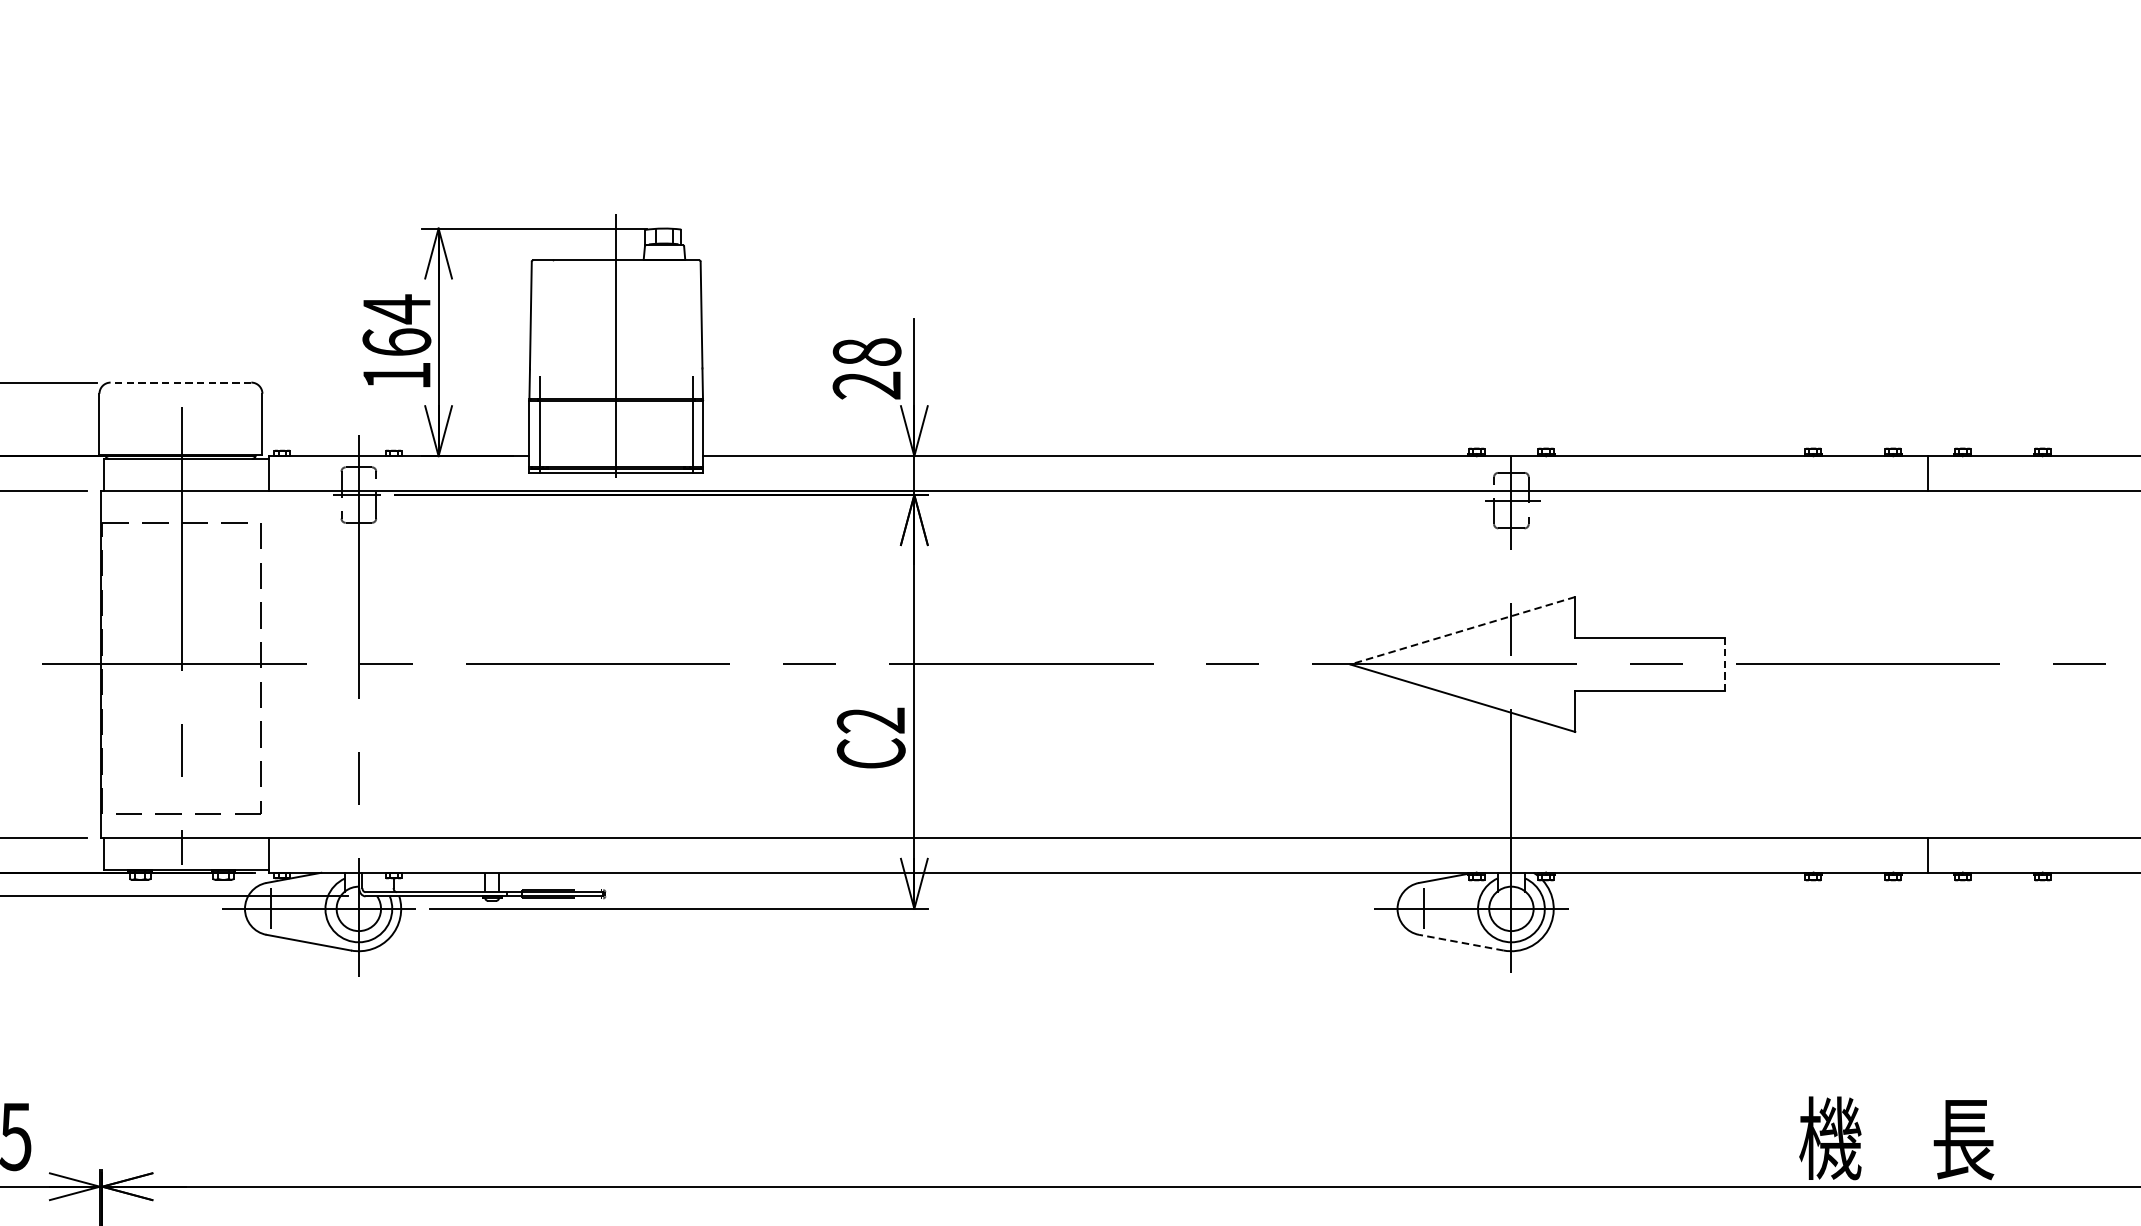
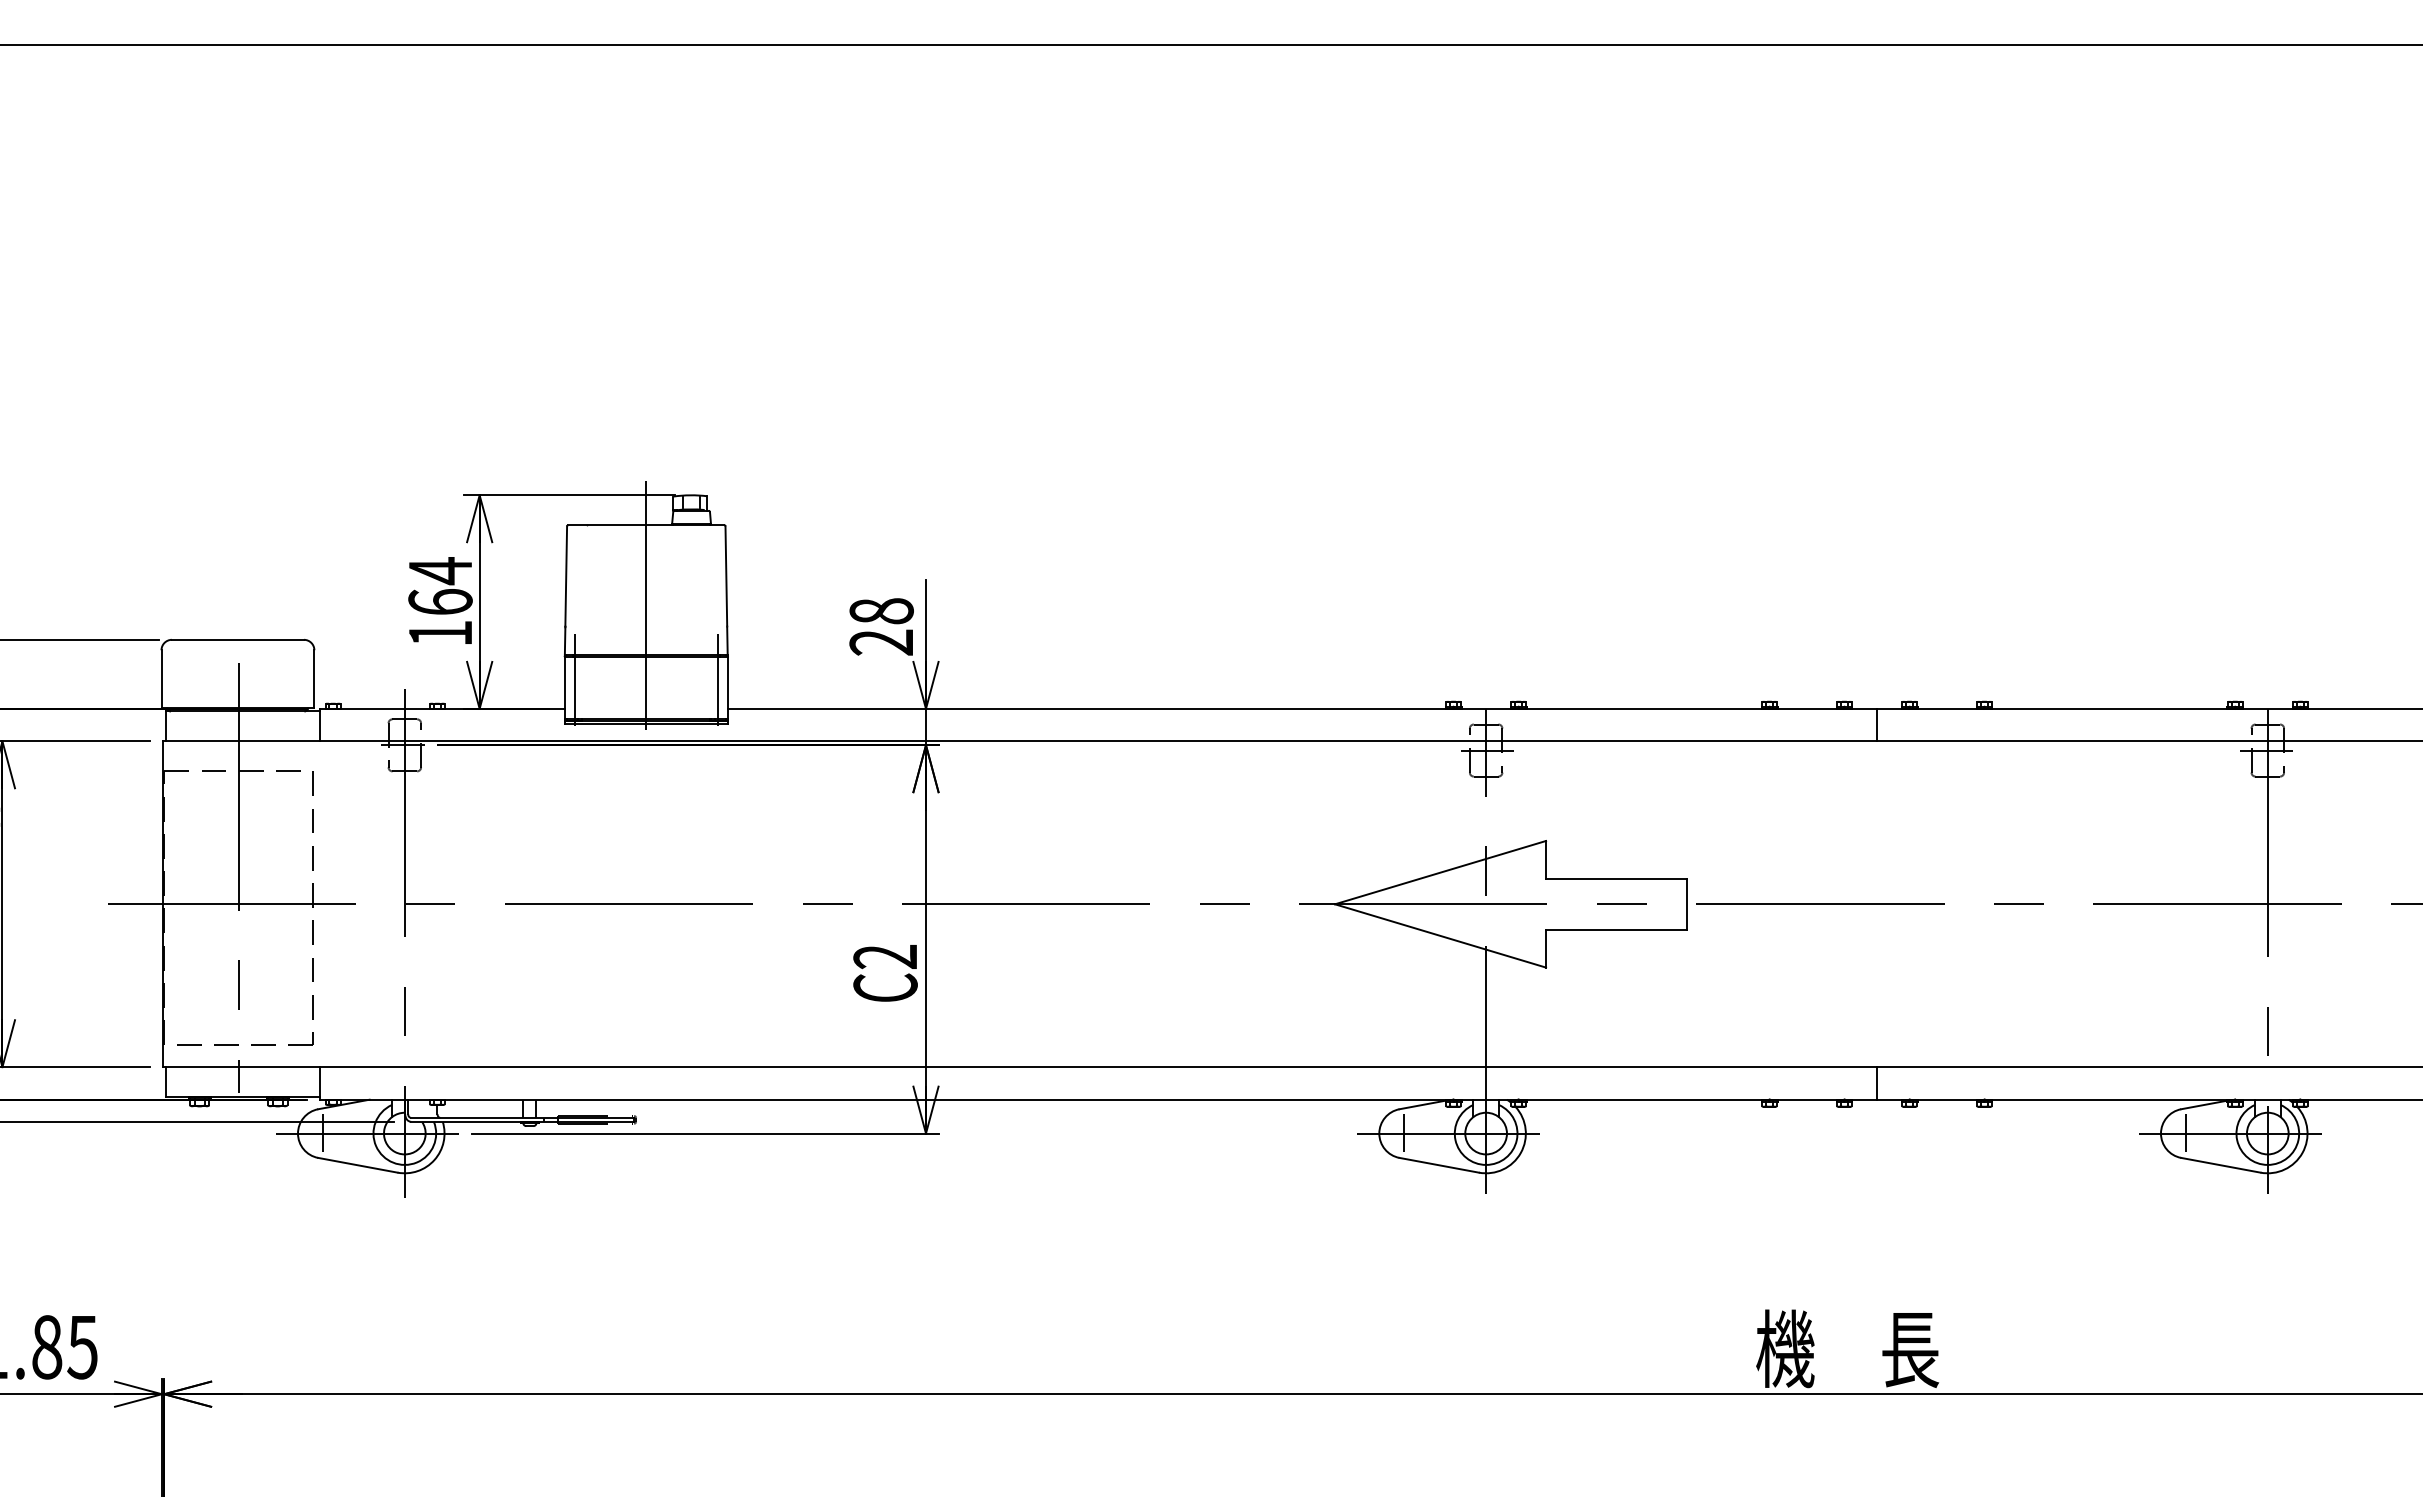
line: (180, 382) -> (237, 639), dashed -> solid
line: (1462, 630) -> (1440, 872), dashed -> solid
line: (1724, 663) -> (1686, 903), dashed -> solid
line: (1460, 942) -> (1438, 1165), dashed -> solid

